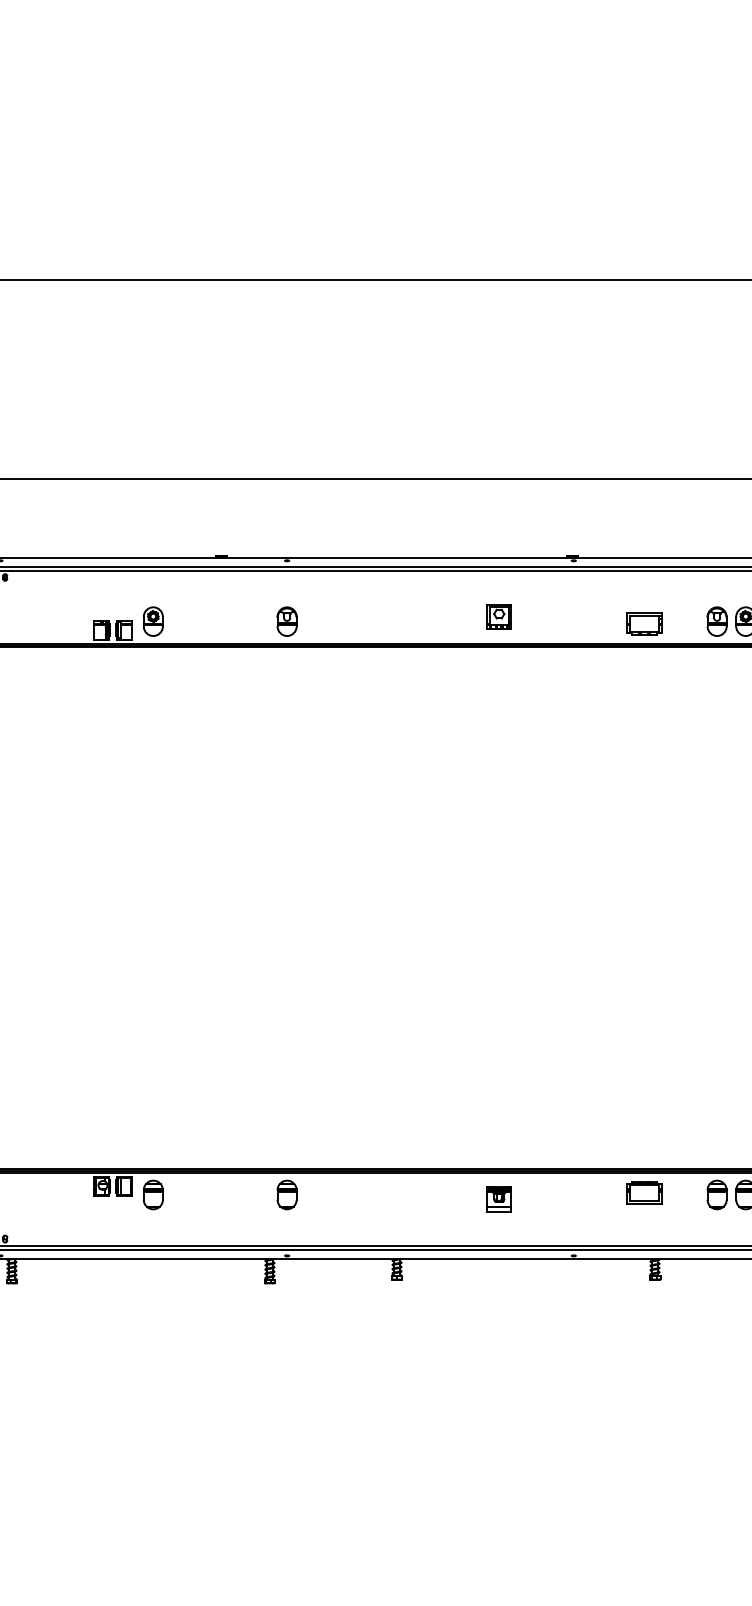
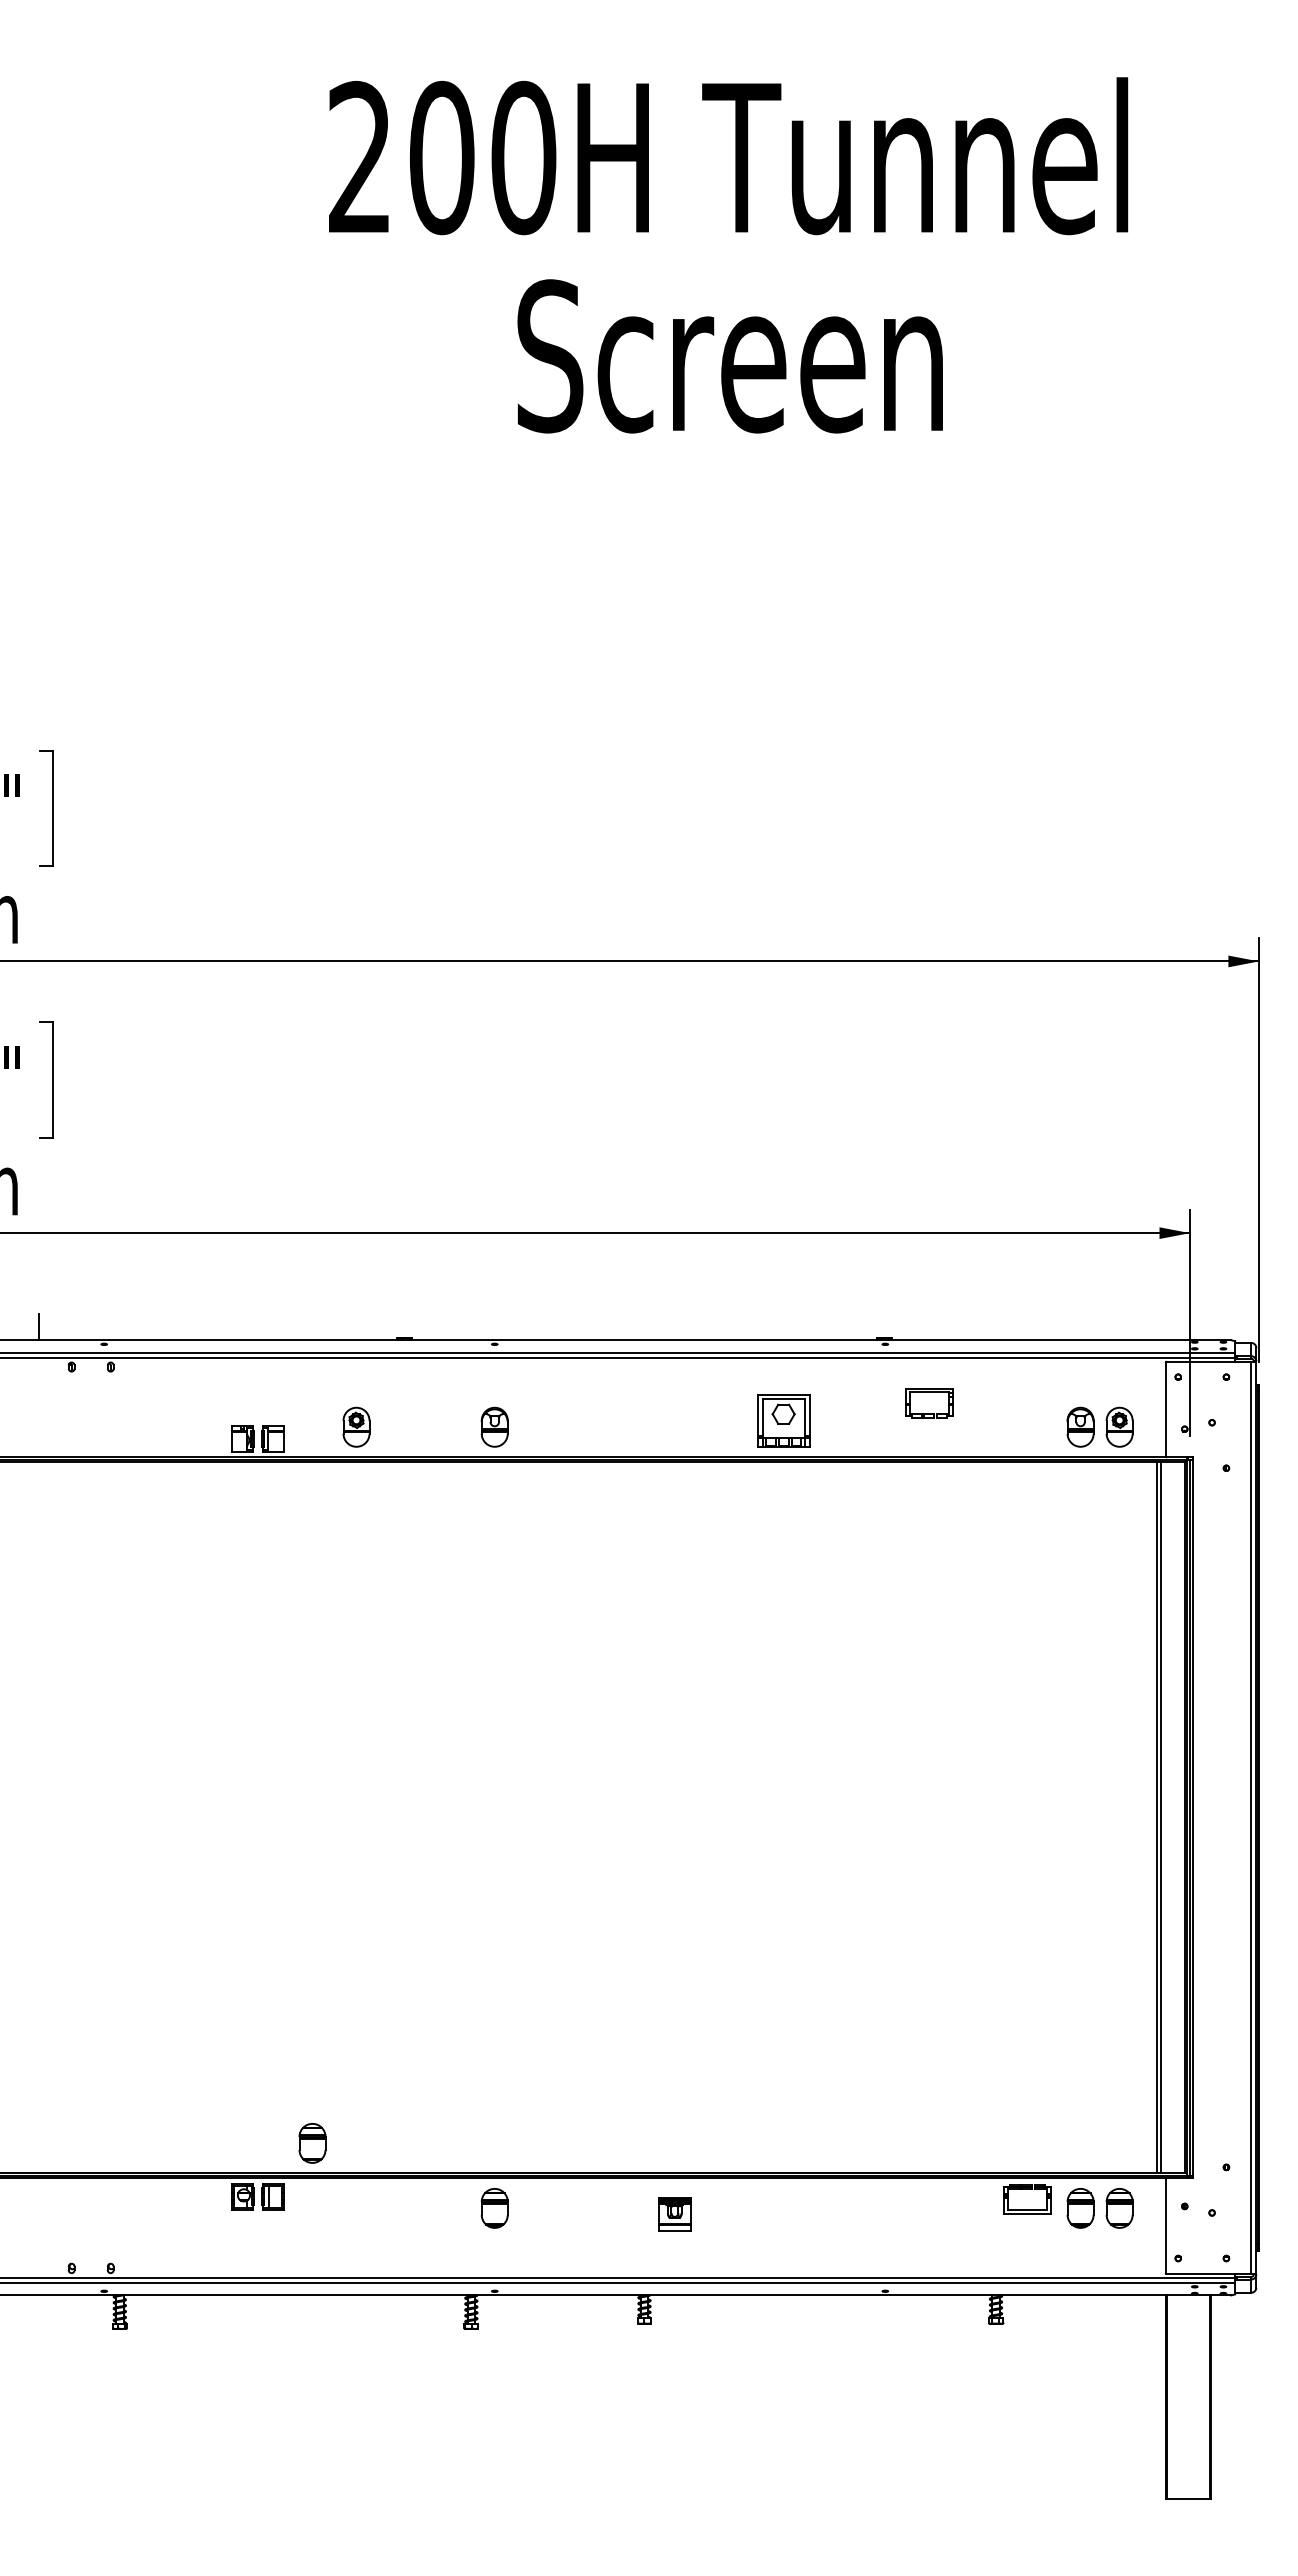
part: (499, 617) -> (783, 1421), size x1.6
part: (153, 621) -> (356, 1426), moved
part: (644, 631) -> (929, 1413), moved
part: (644, 1185) -> (1027, 2189), moved
part: (153, 1195) -> (312, 2143), moved
part: (499, 1199) -> (674, 2214), moved

